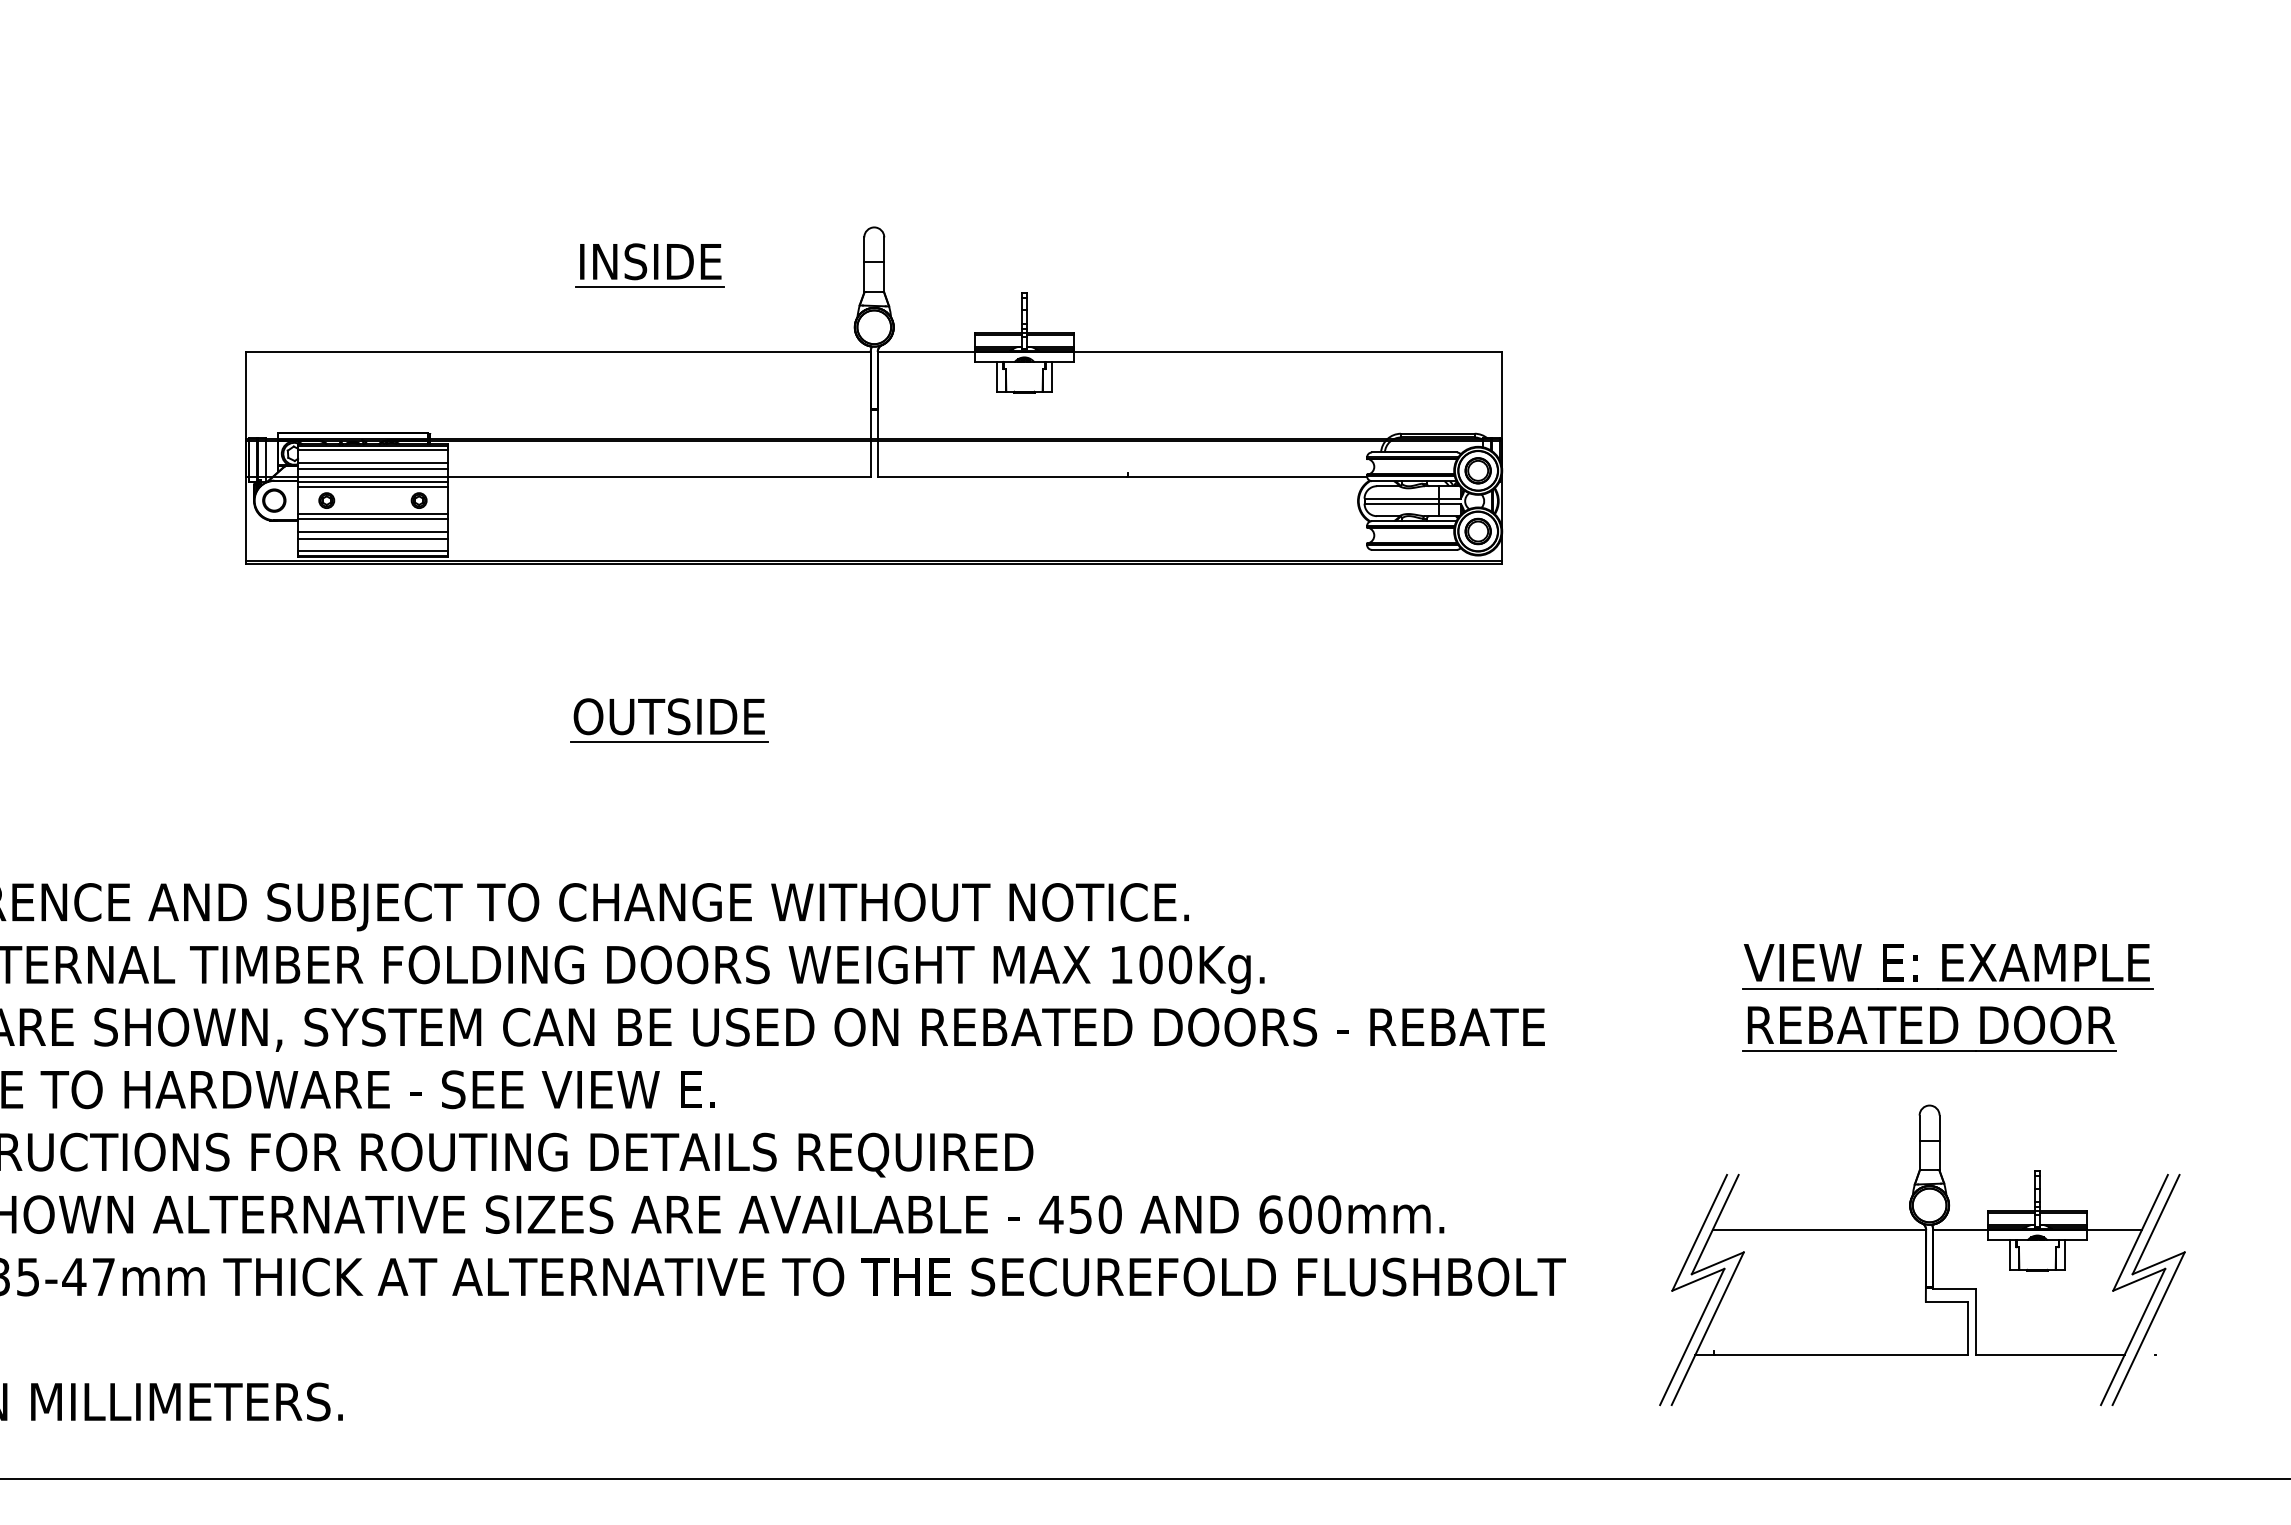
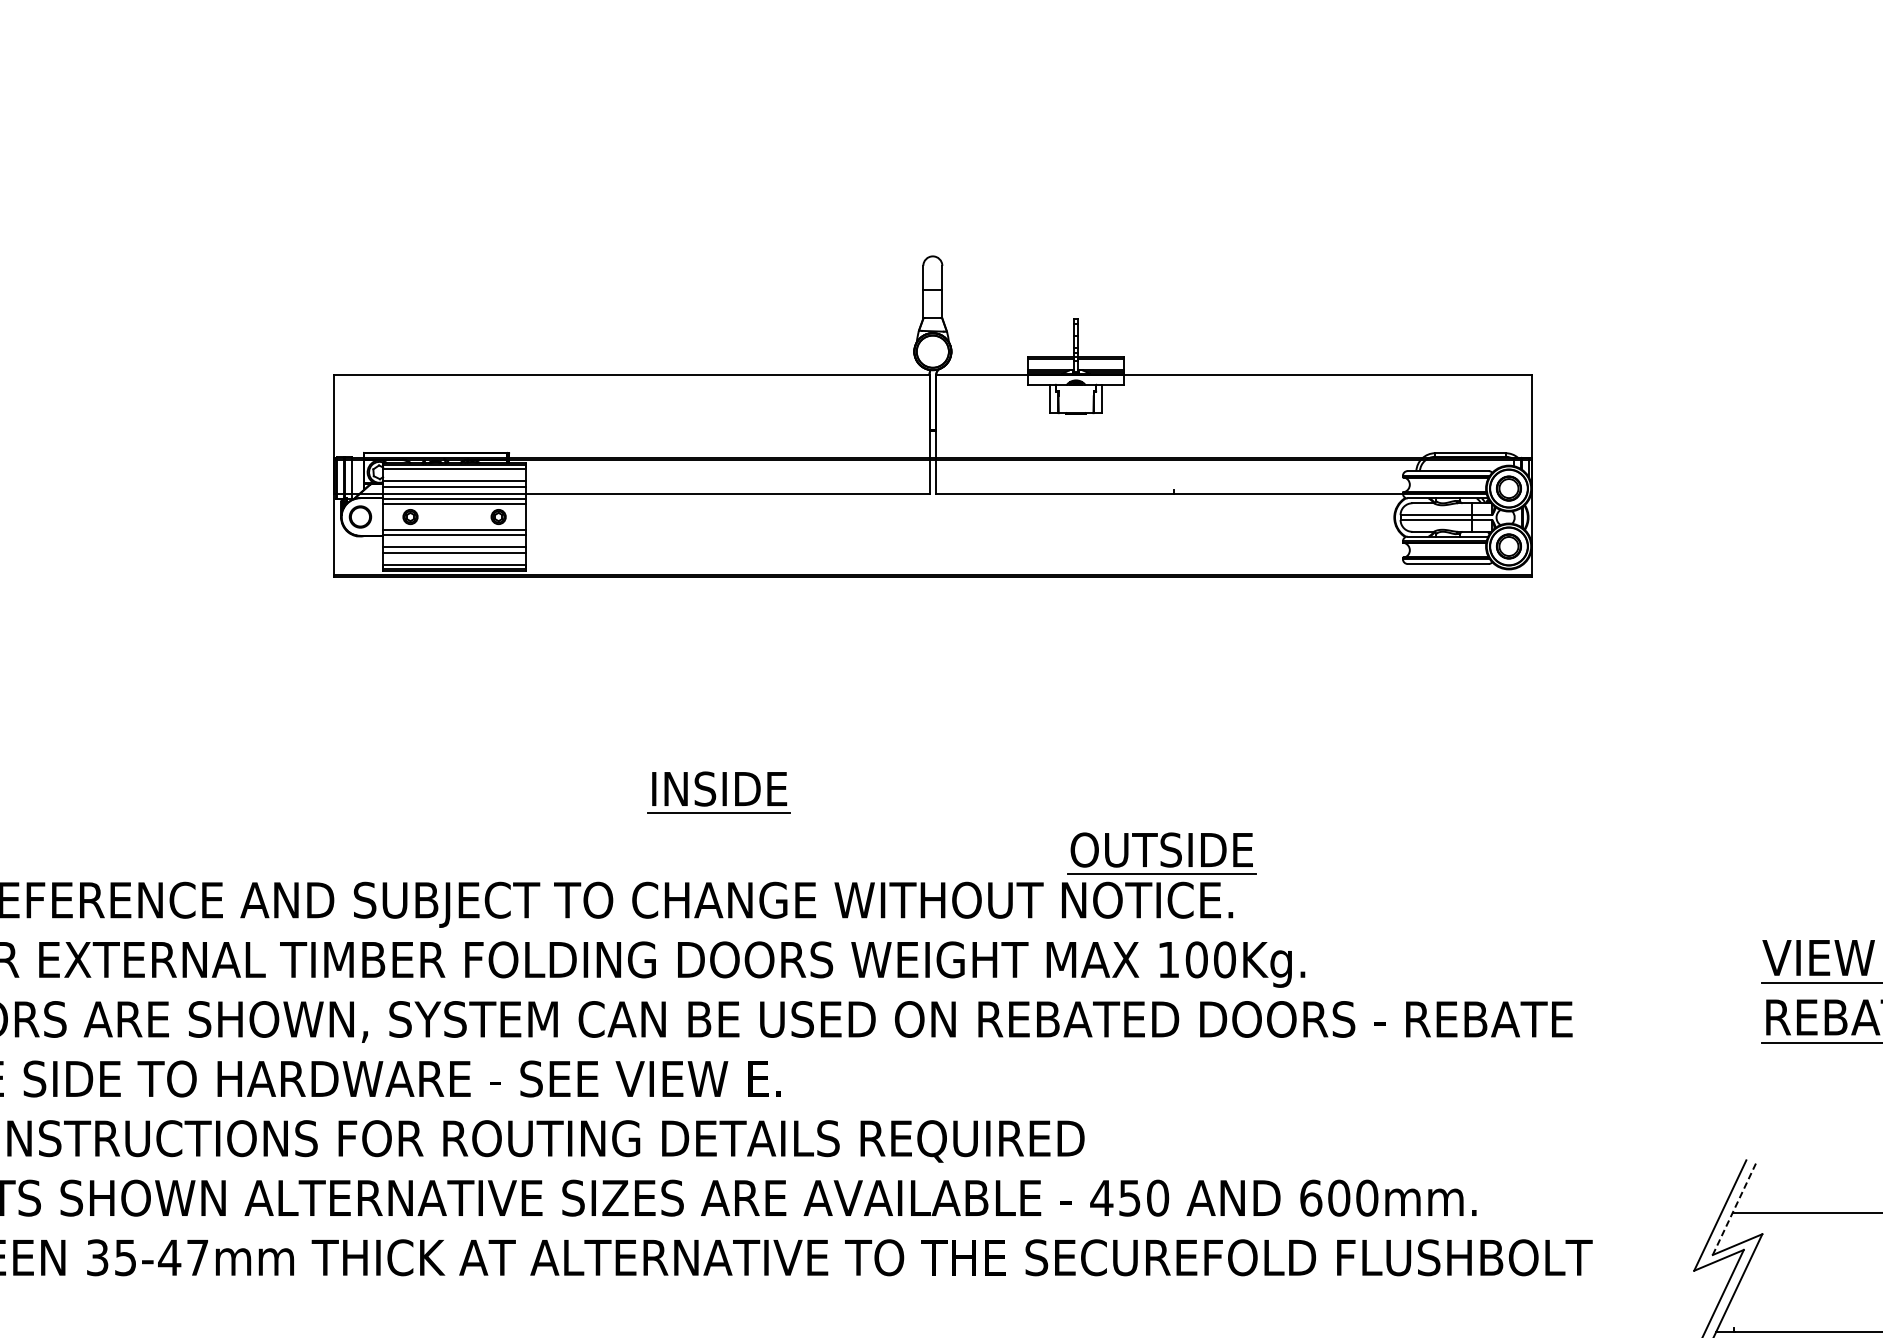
part: (649, 265) -> (718, 792), moved
part: (669, 720) -> (1162, 853), moved
line: (1715, 1224) -> (1735, 1207), solid -> dashed

